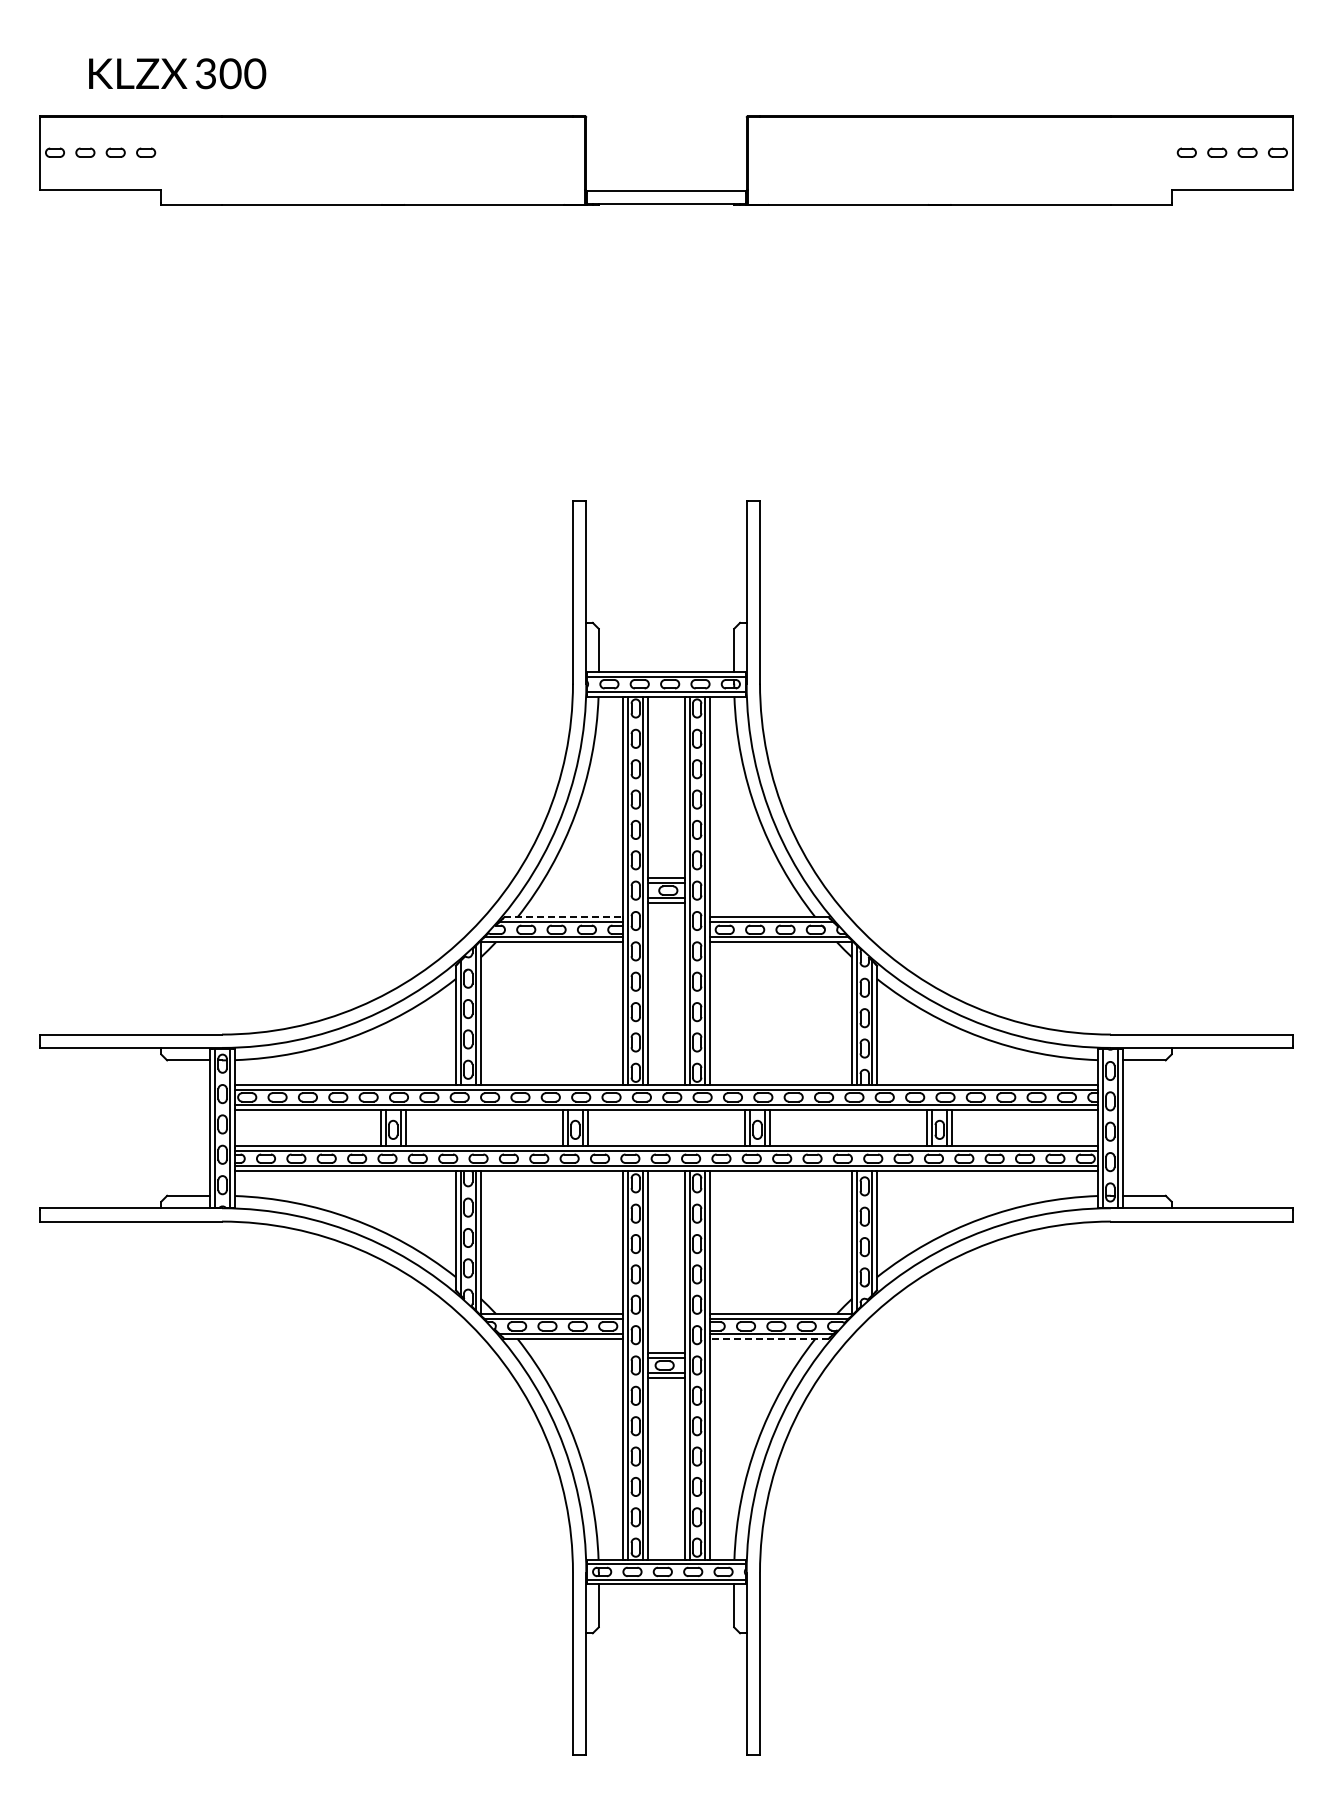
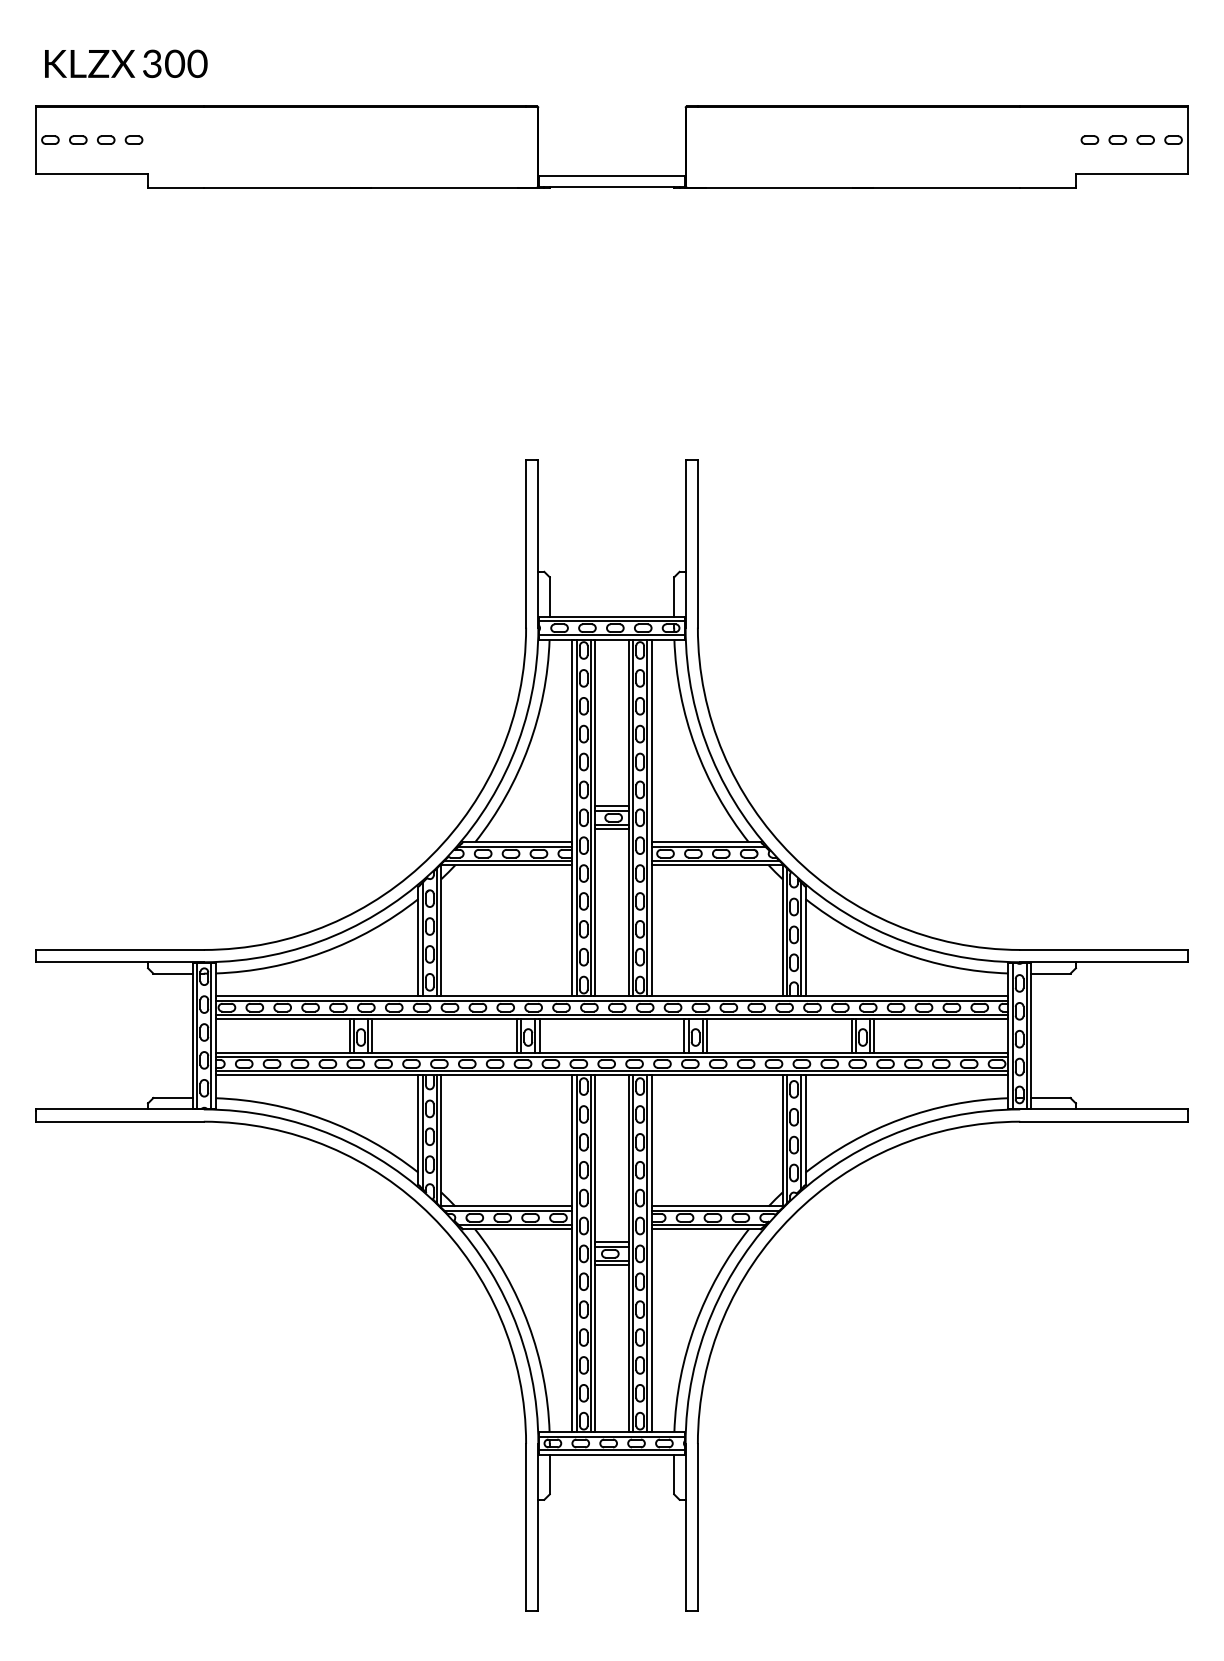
text: (177, 73) -> (126, 63), moved
line: (563, 917) -> (517, 842), dashed -> solid
line: (769, 1338) -> (706, 1229), dashed -> solid

